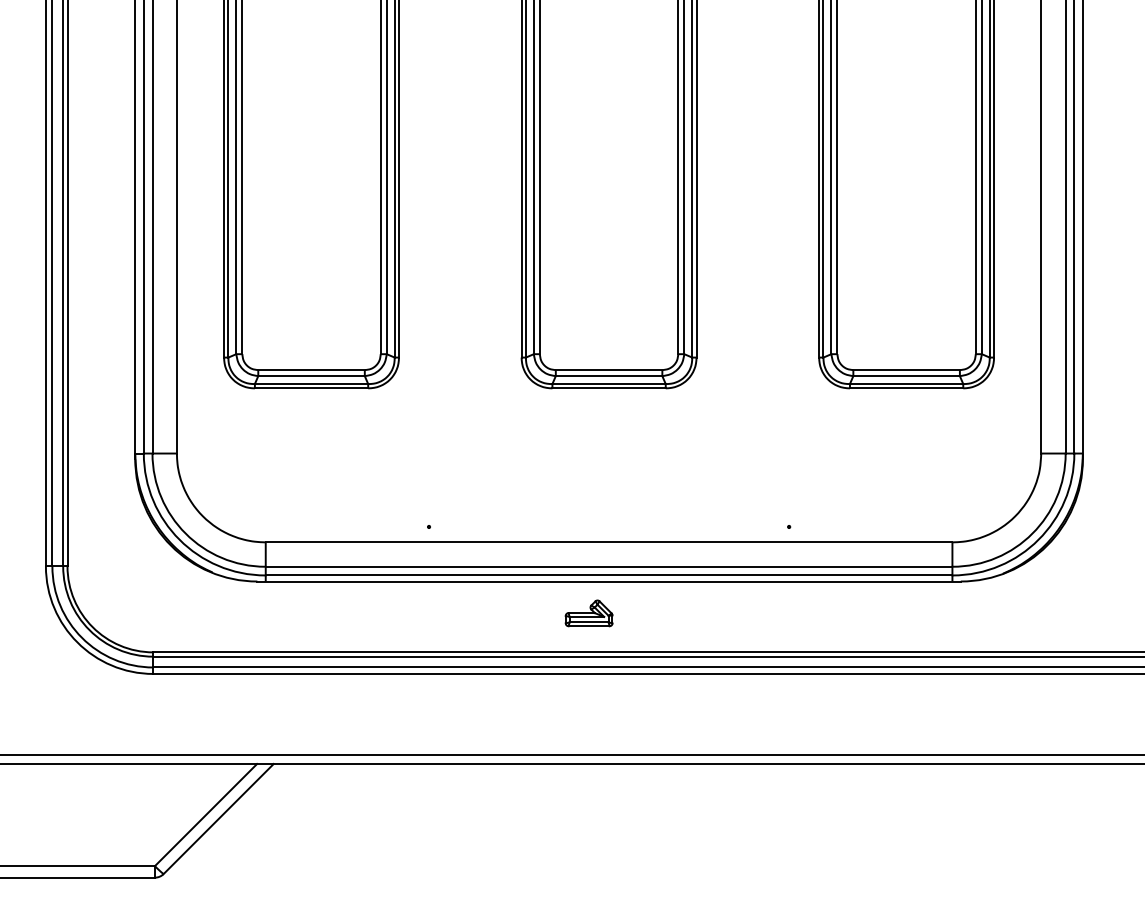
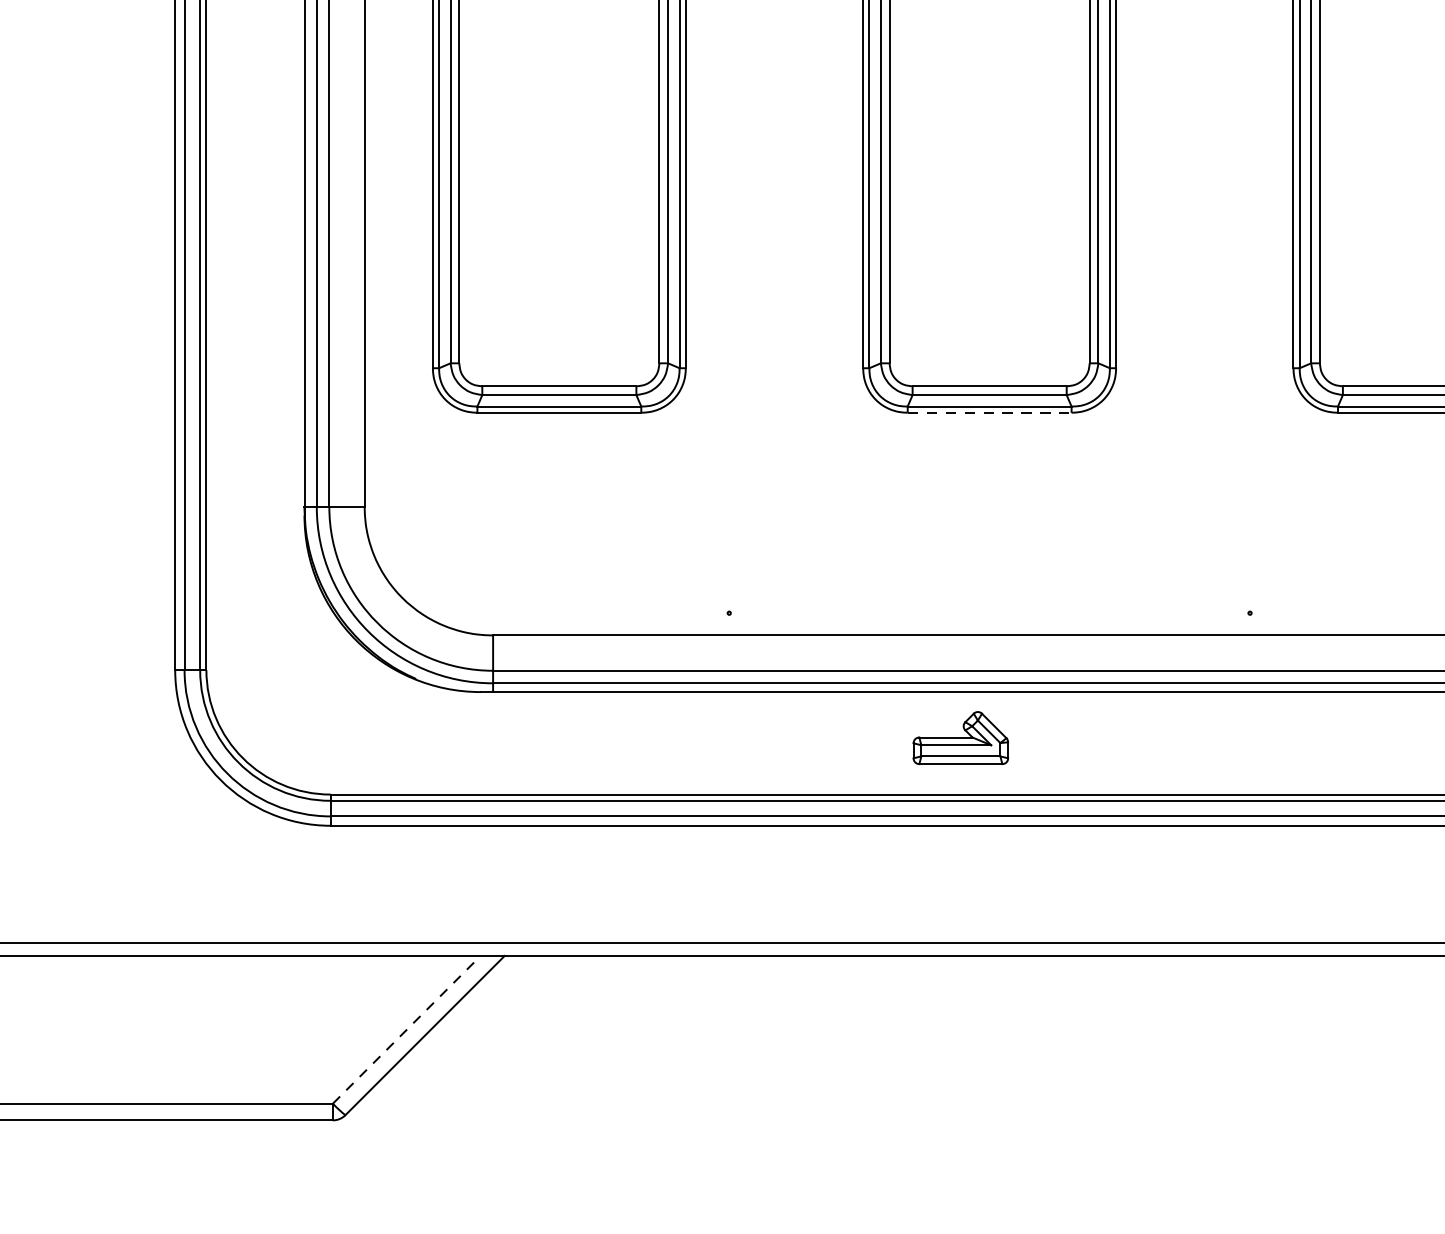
line: (609, 388) -> (990, 412), solid -> dashed
part: (588, 613) -> (959, 738), size x1.4
line: (206, 814) -> (407, 1029), solid -> dashed

